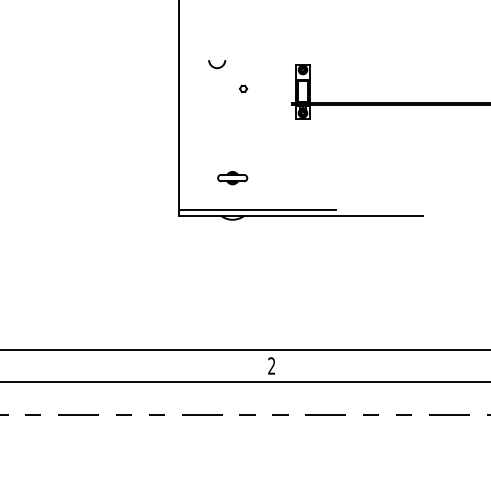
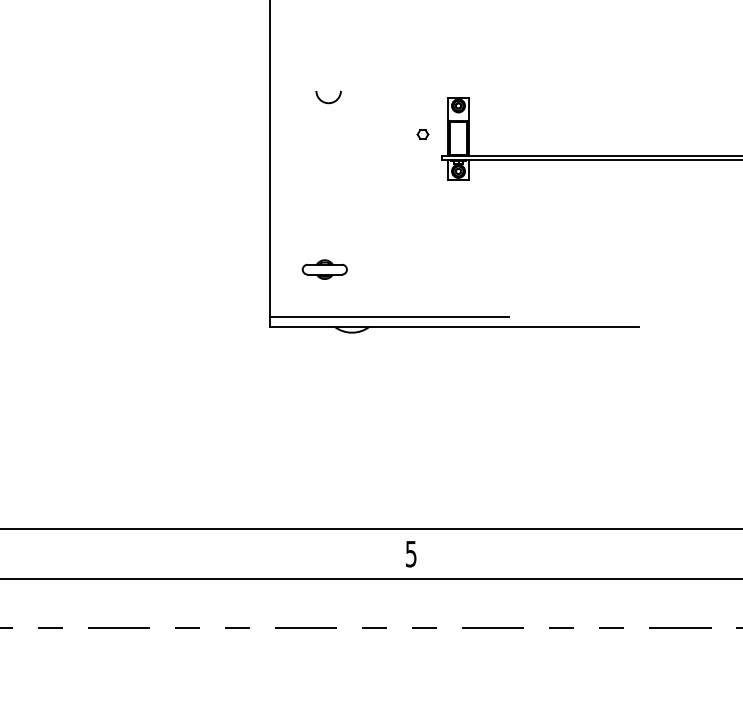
part: (243, 88) -> (422, 133), moved
part: (232, 178) -> (324, 270), moved
text: (271, 365) -> (410, 553), 2 -> 5

